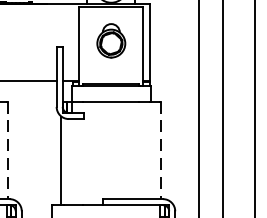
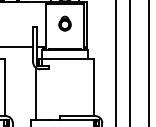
part: (110, 40) -> (64, 23), size x0.71
line: (7, 151) -> (4, 88), dashed -> solid
line: (161, 151) -> (94, 88), dashed -> solid

